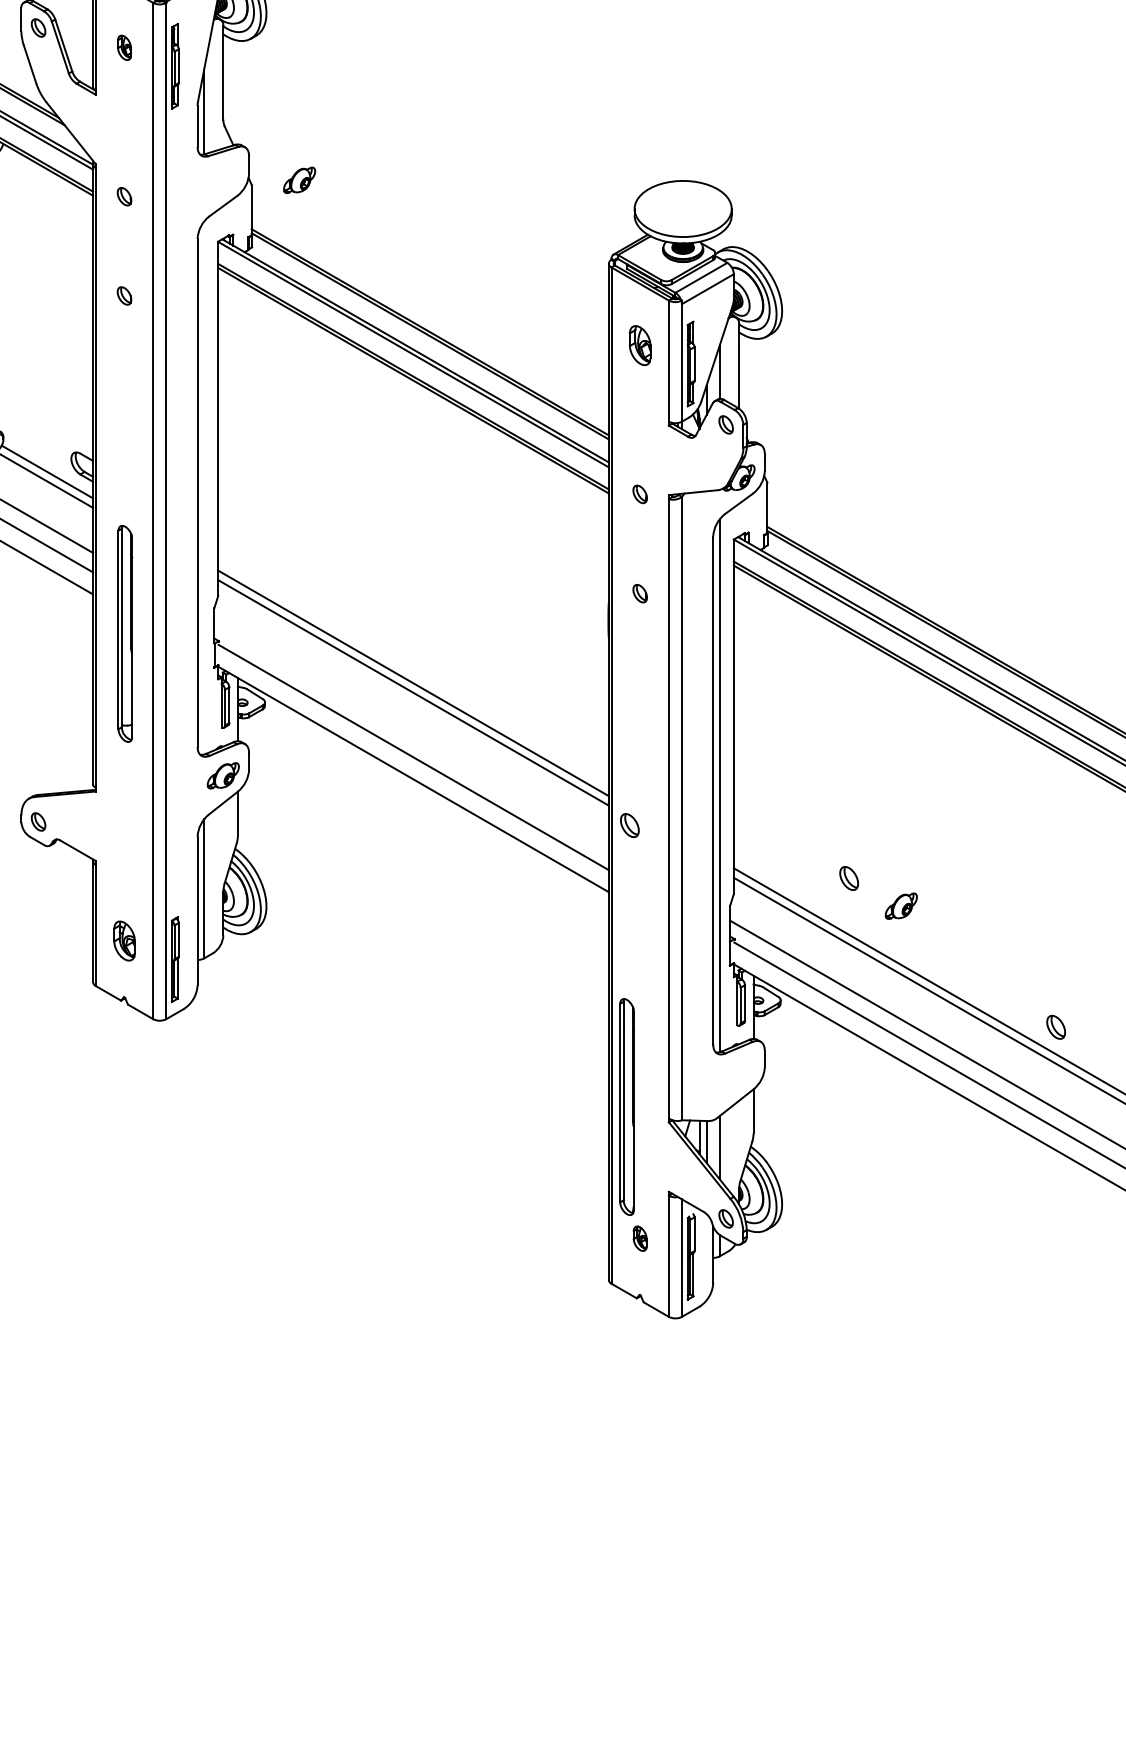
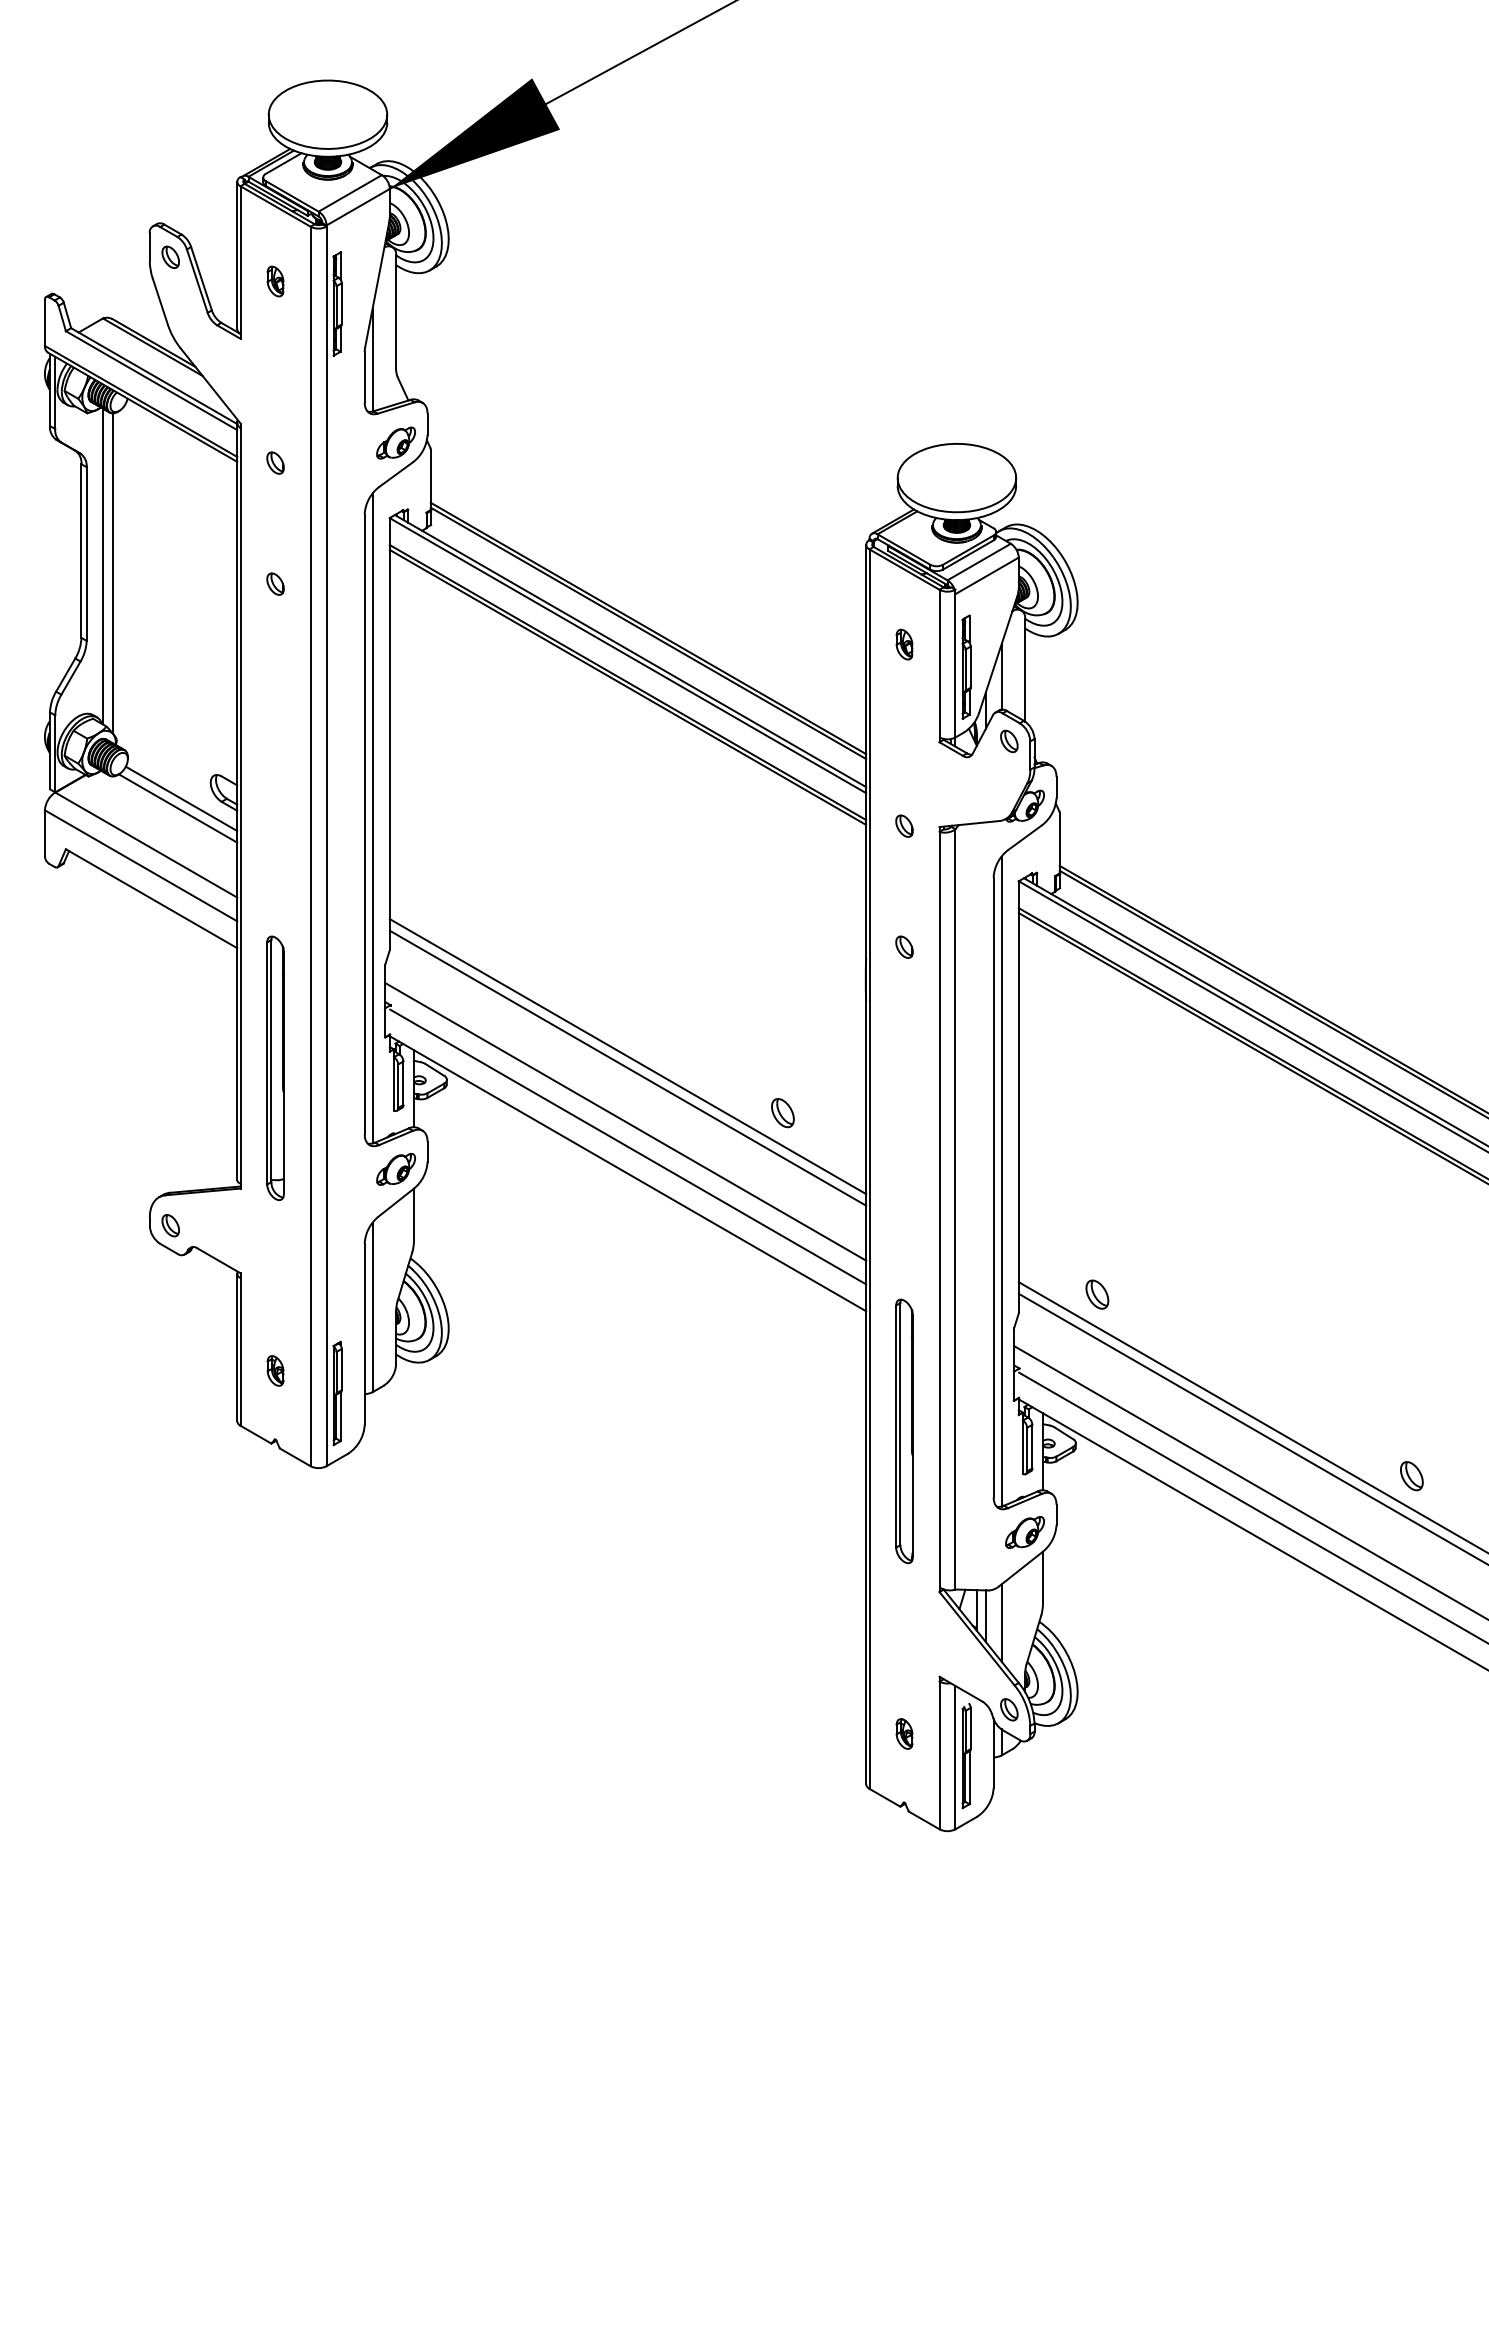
part: (299, 179) -> (395, 442), moved
part: (640, 345) -> (904, 644), size x0.62
line: (203, 488) -> (372, 818), added
part: (125, 633) -> (275, 1067), moved
line: (411, 736) -> (625, 1121), added
part: (629, 825) -> (782, 1113), moved
part: (849, 878) -> (1097, 1294), moved
part: (900, 906) -> (1024, 1532), moved
part: (124, 940) -> (275, 1370), size x0.62
part: (627, 1107) -> (904, 1431), moved

